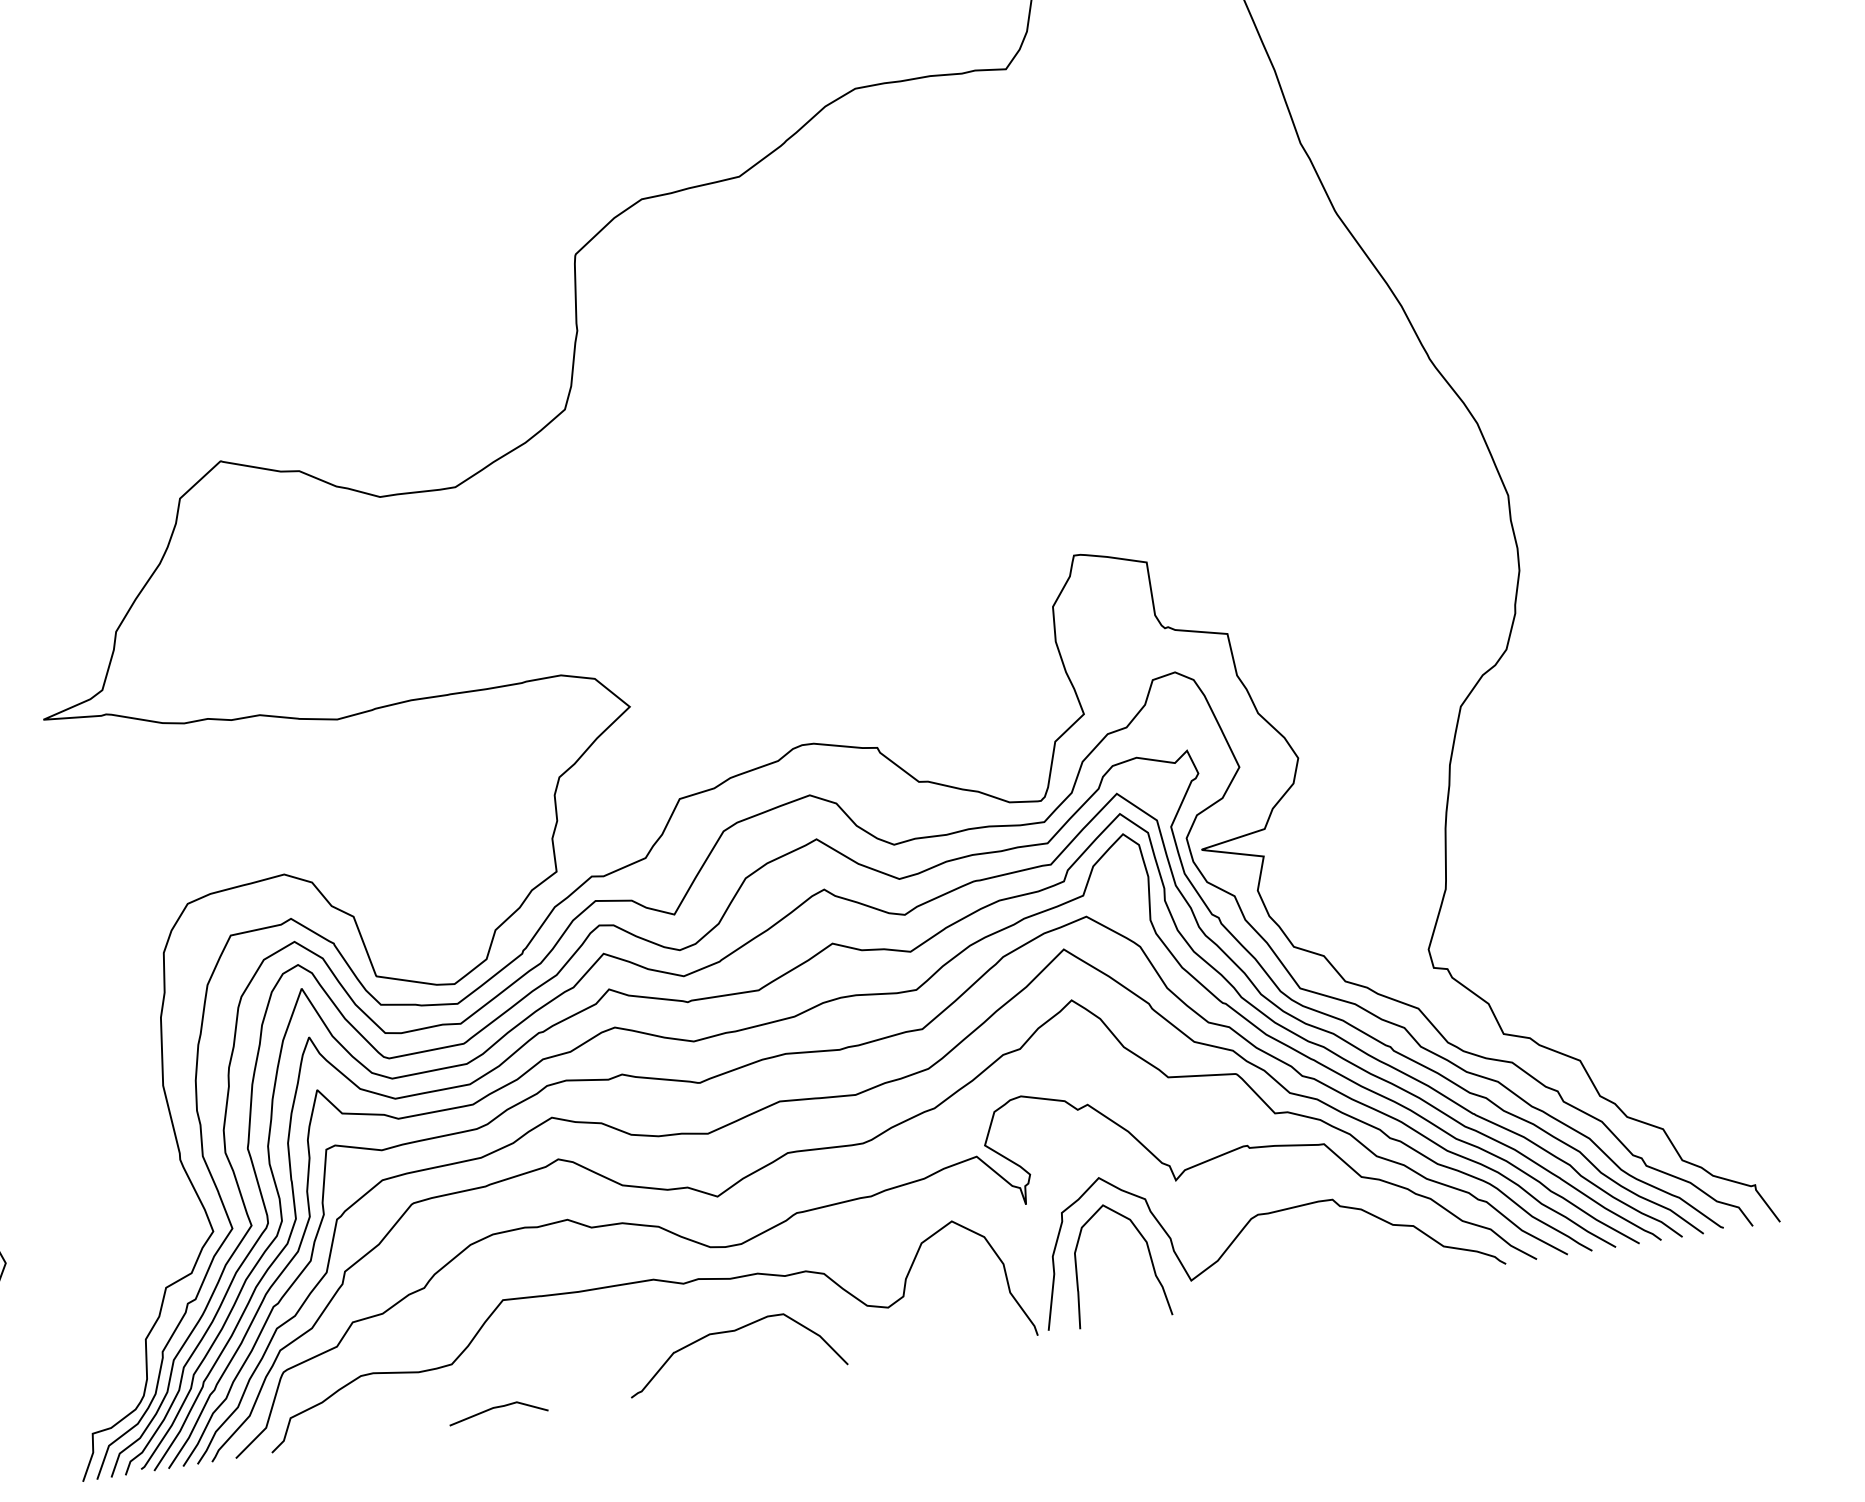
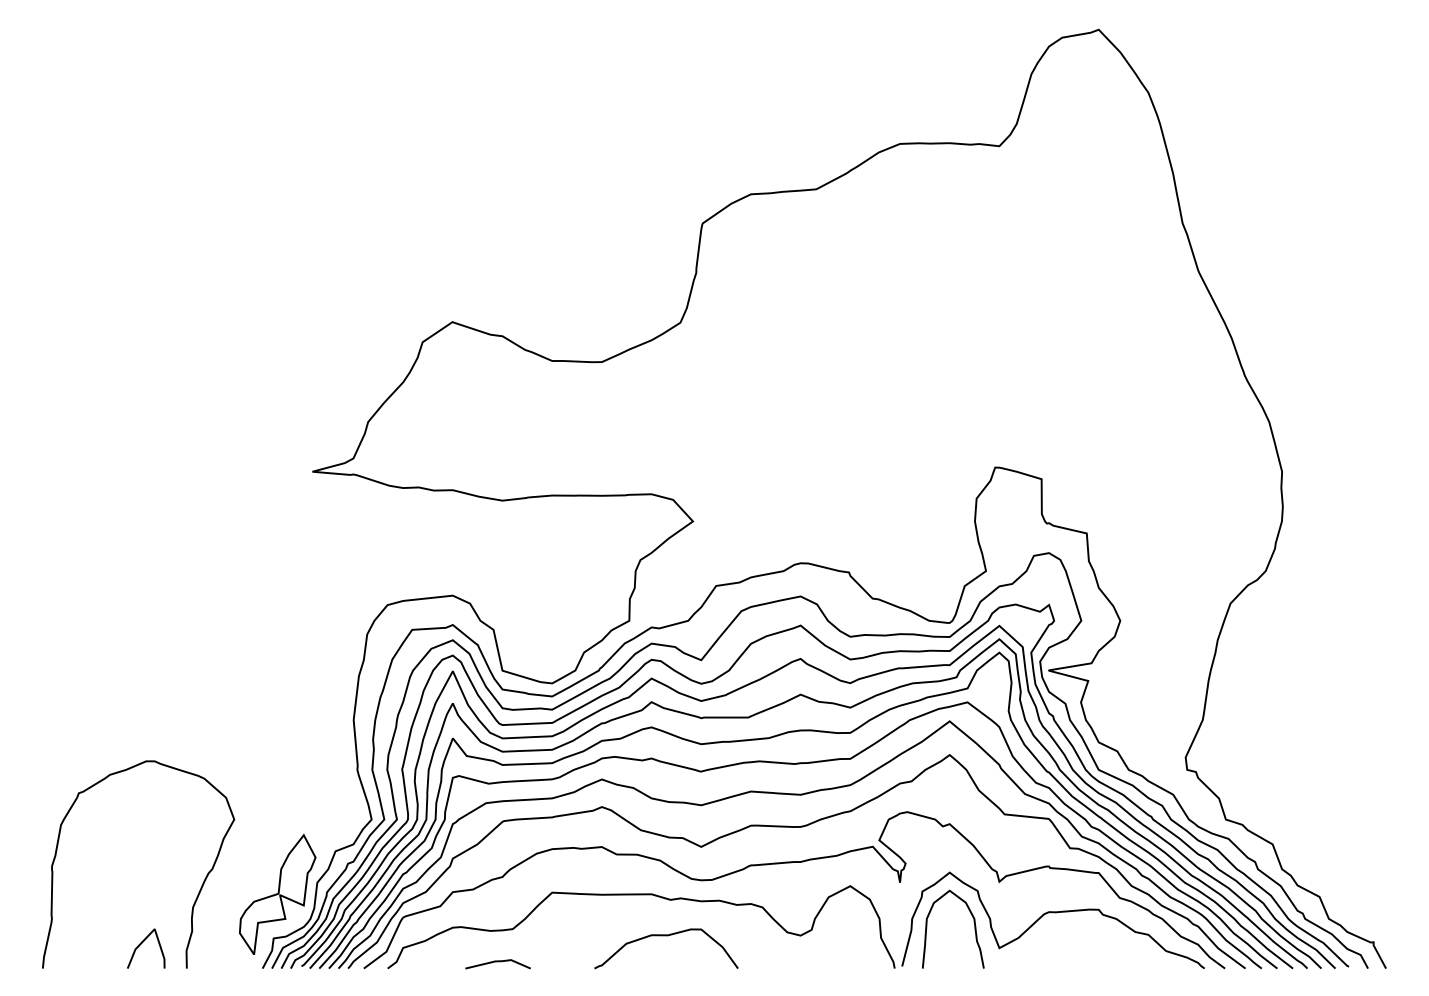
curve: (732, 1332) -> (666, 936), moved
part: (88, 1366) -> (277, 894), added
line: (496, 1409) -> (497, 962), moved

